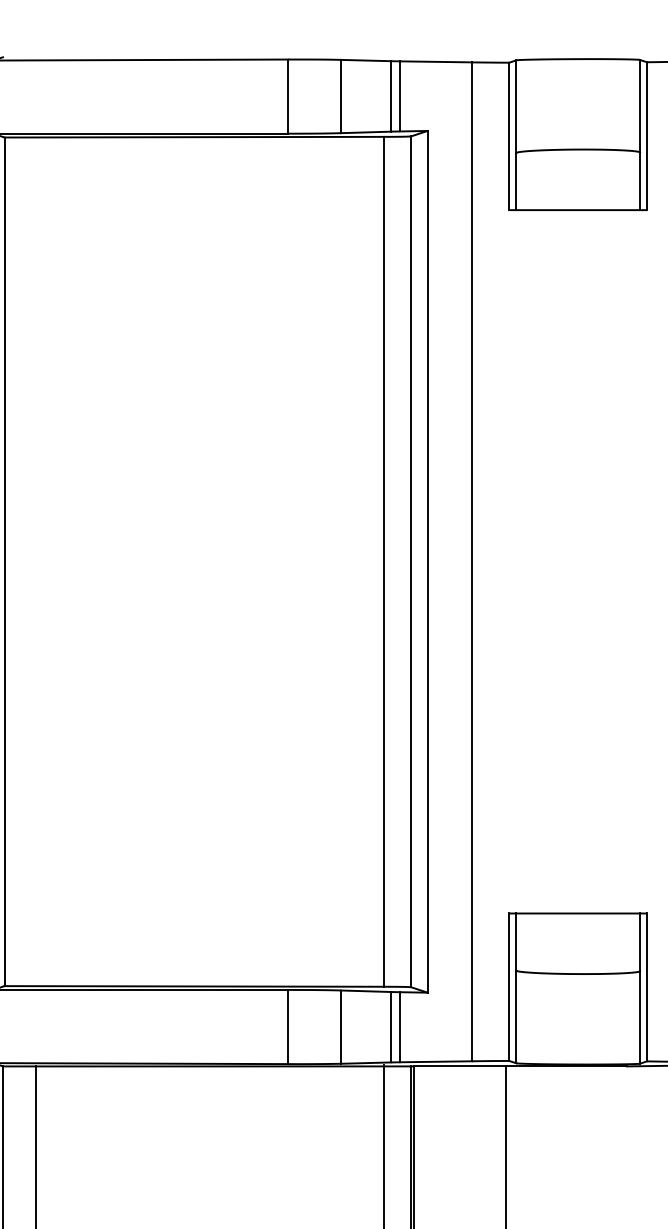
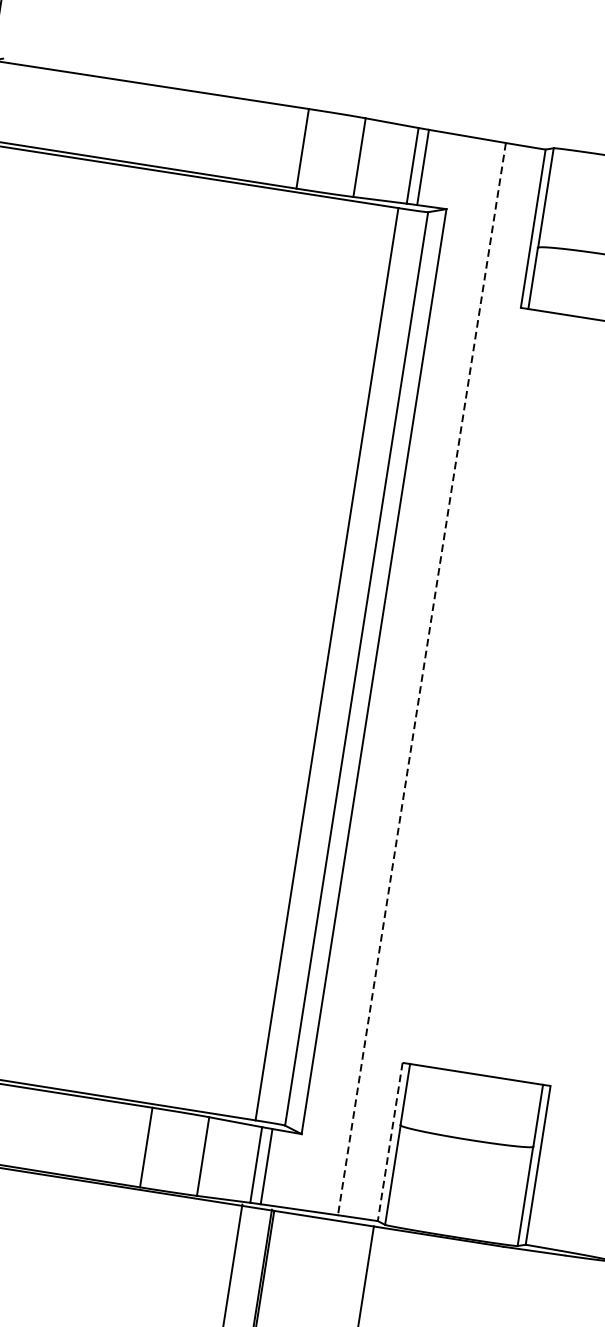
line: (472, 562) -> (422, 679), solid -> dashed
line: (509, 987) -> (390, 1142), solid -> dashed

